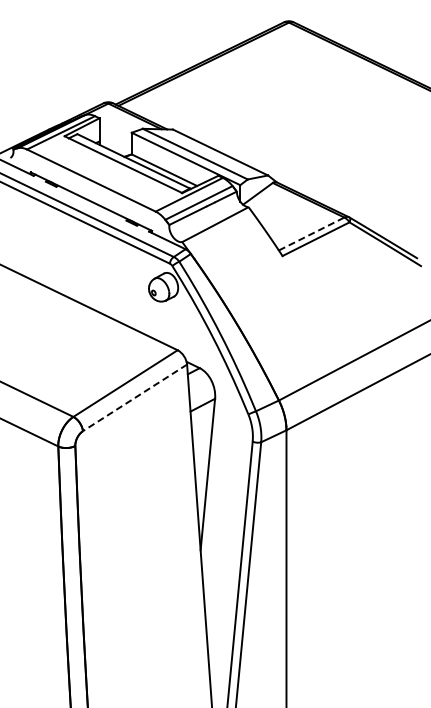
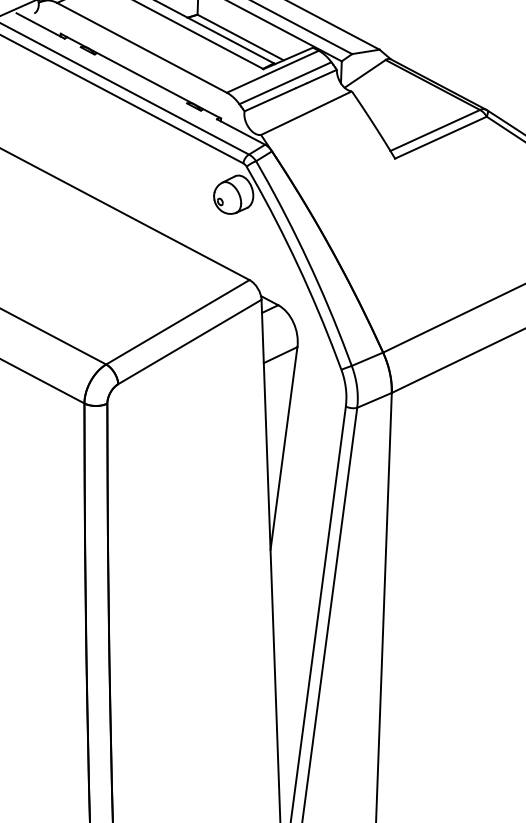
line: (311, 234) -> (435, 131), dashed -> solid
line: (135, 397) -> (190, 341), dashed -> solid

